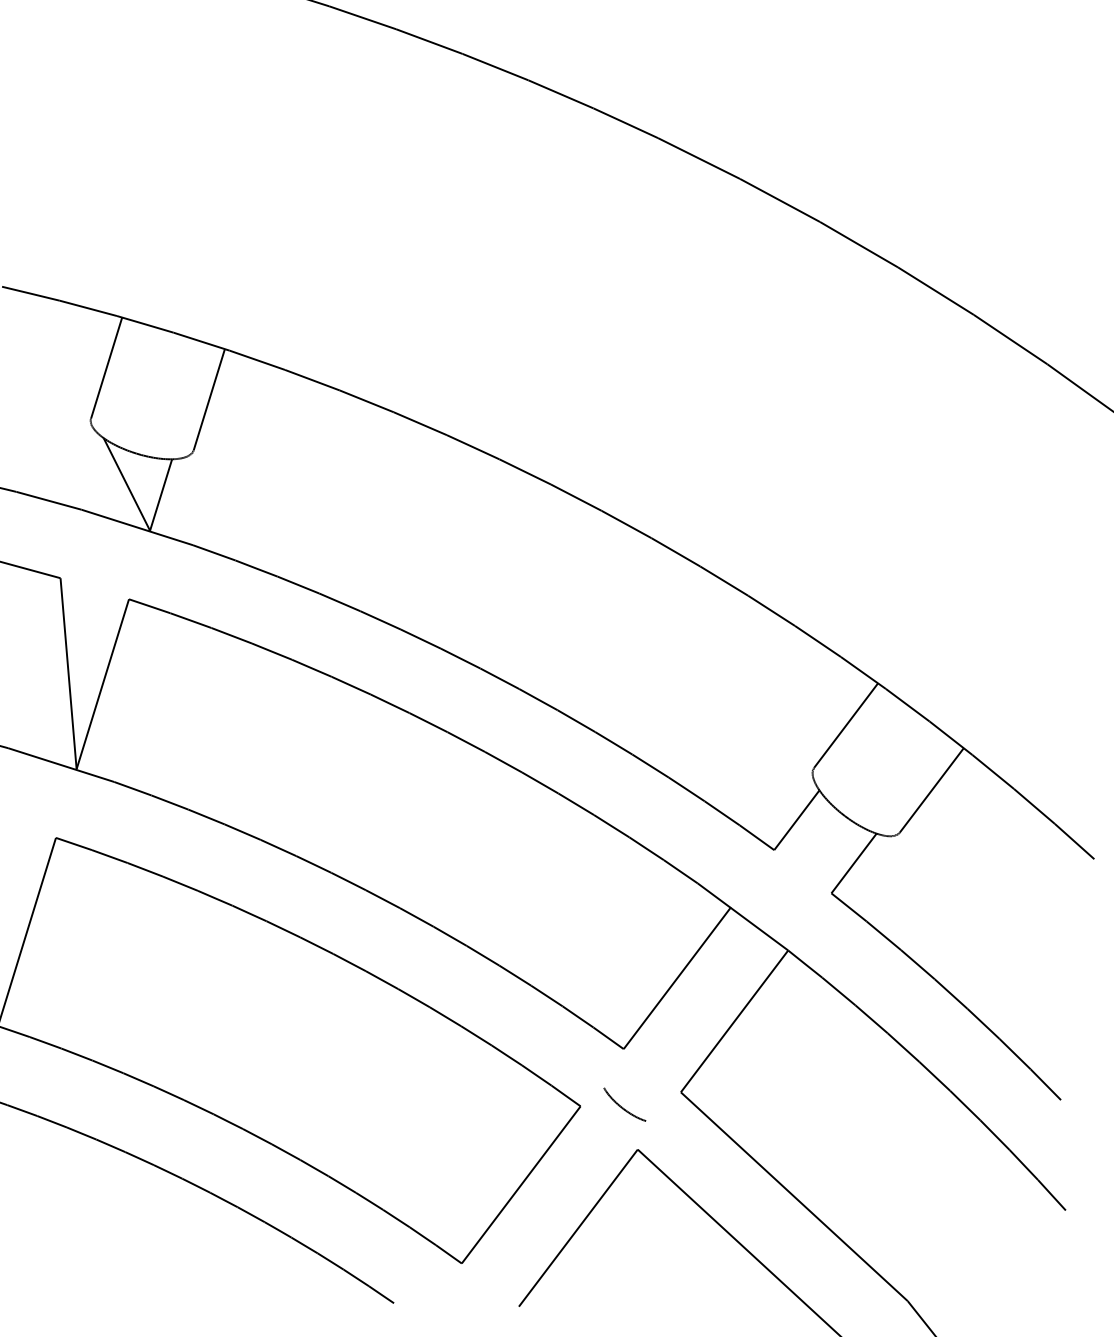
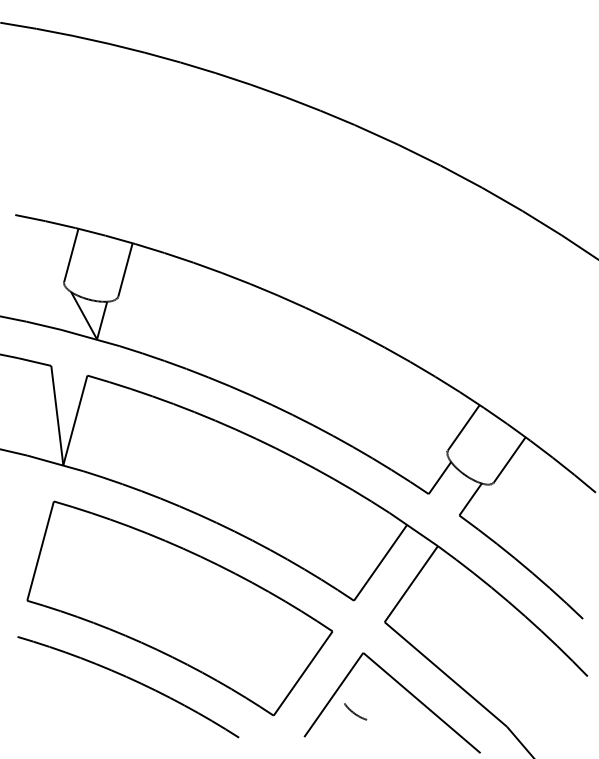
part: (624, 1104) -> (355, 711), moved

